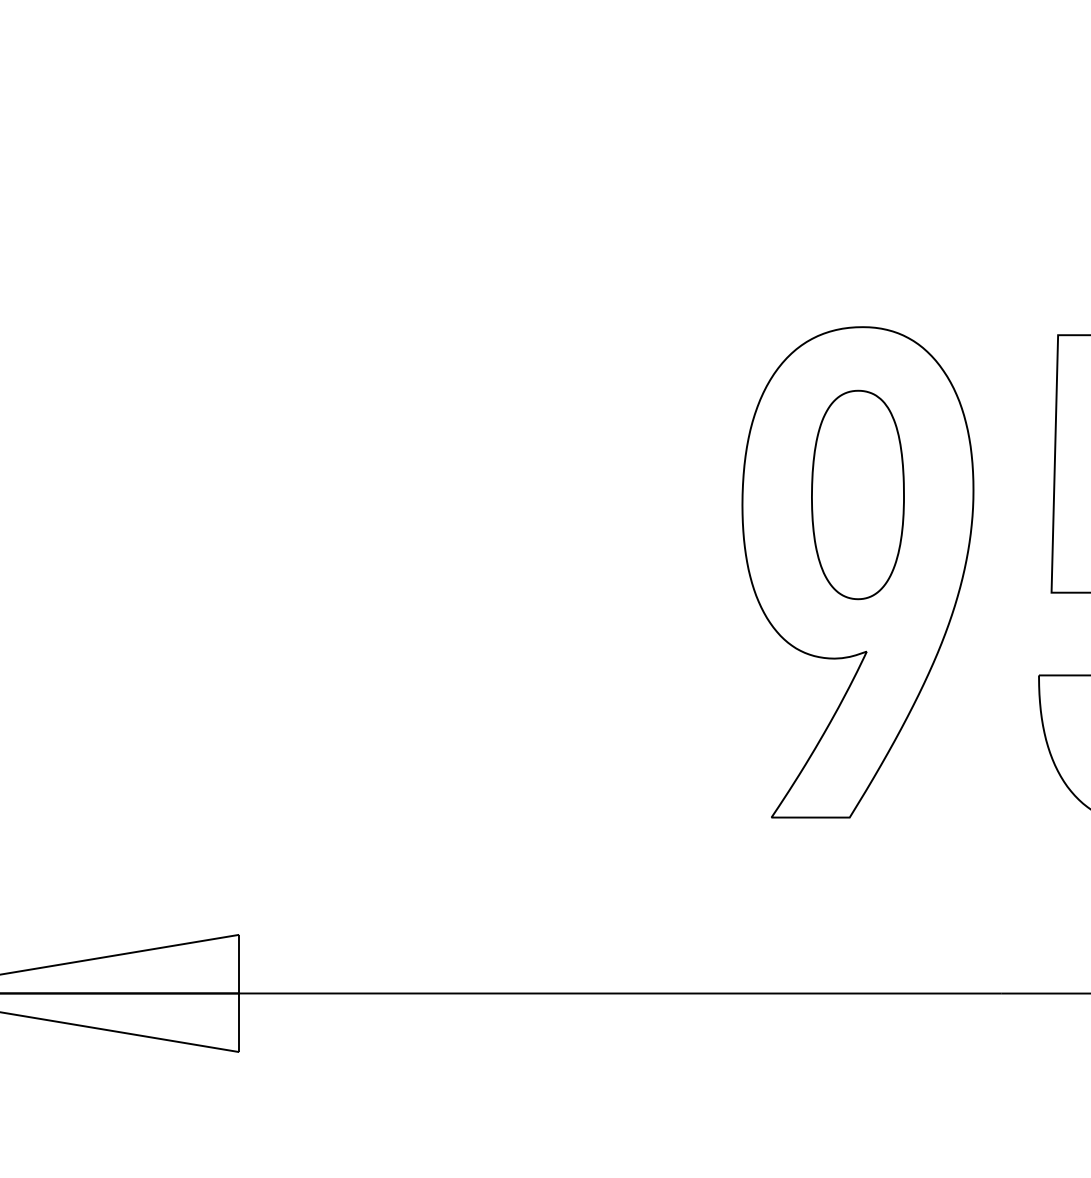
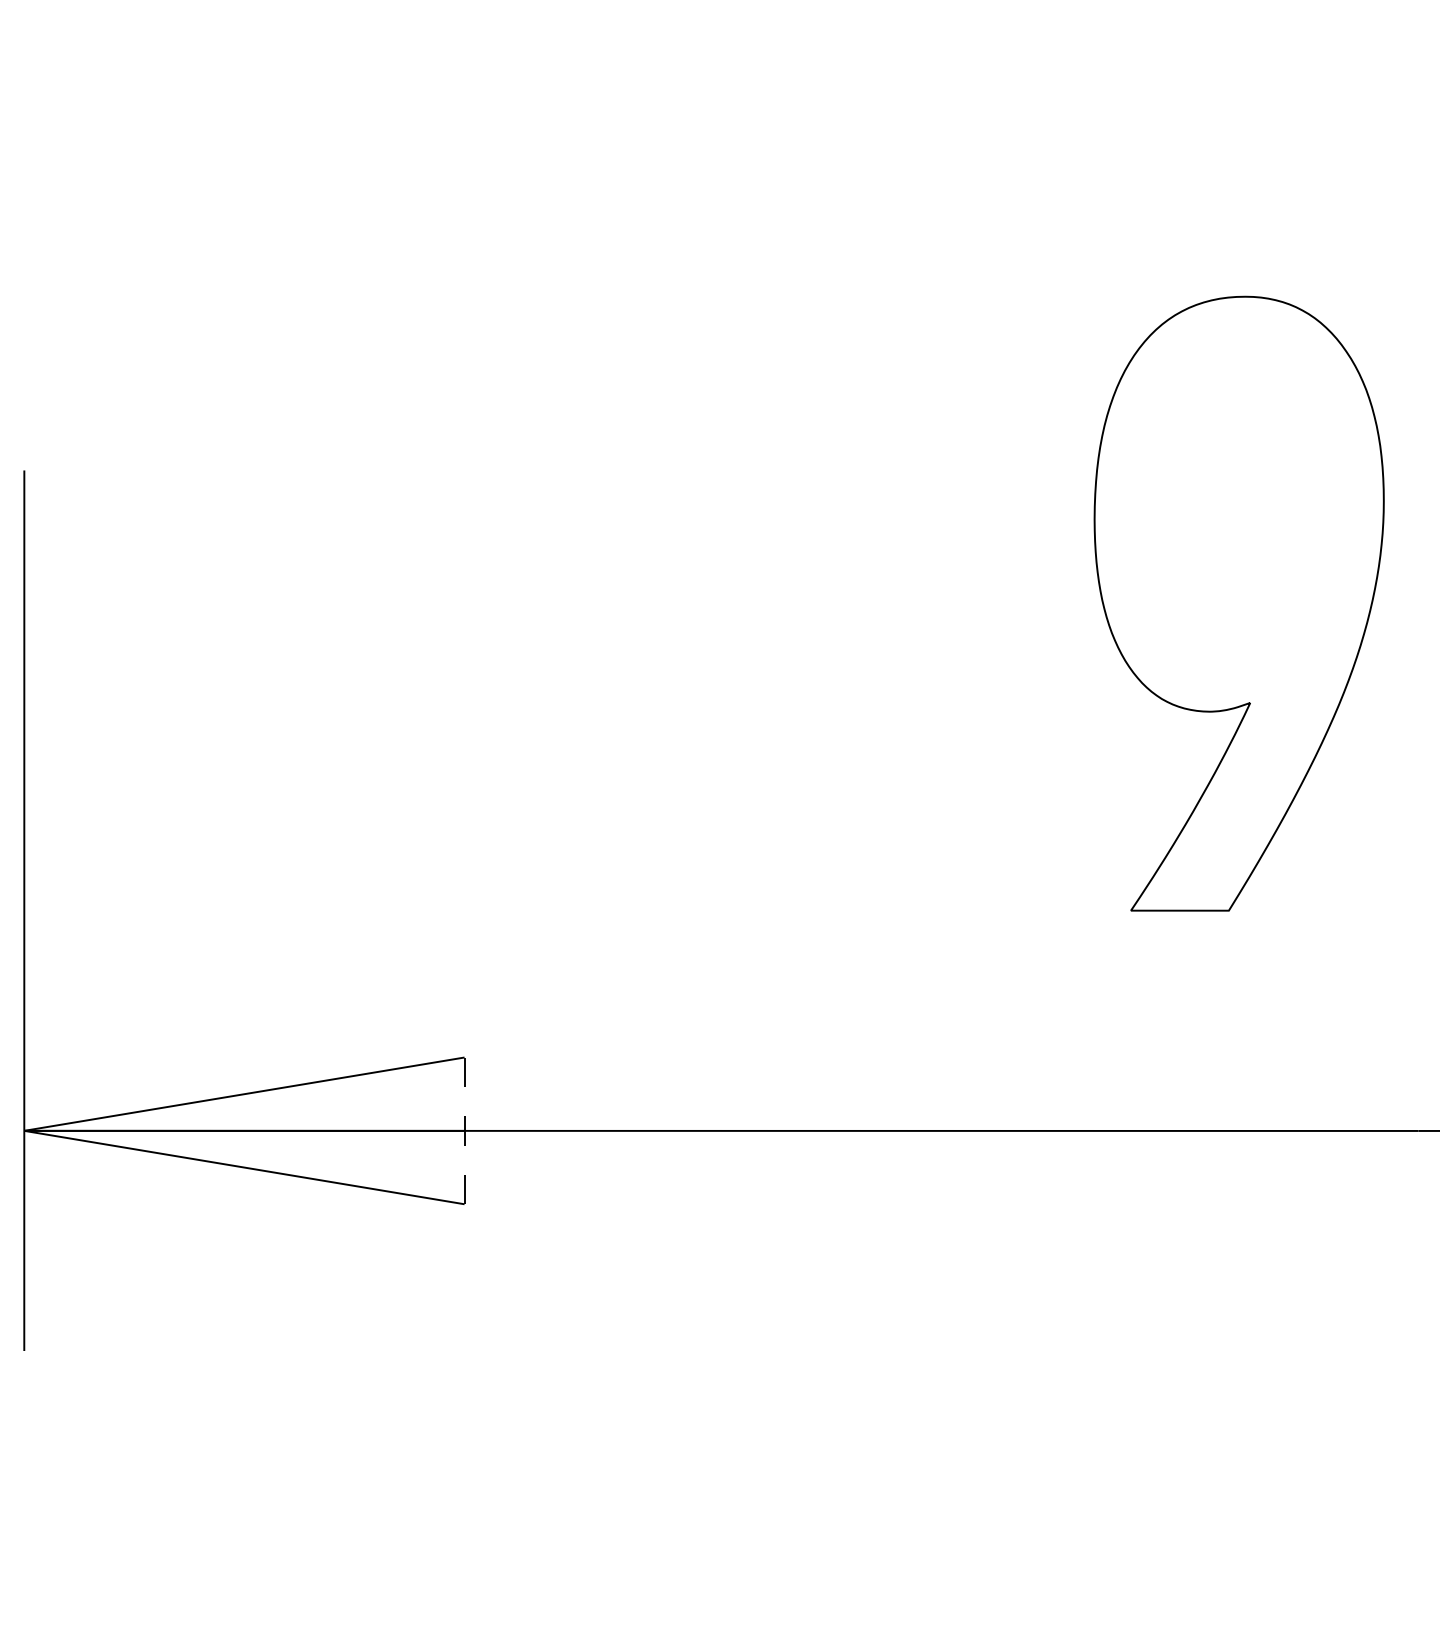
part: (857, 494) -> (1238, 506), removed
line: (239, 993) -> (464, 1130), solid -> dashed

